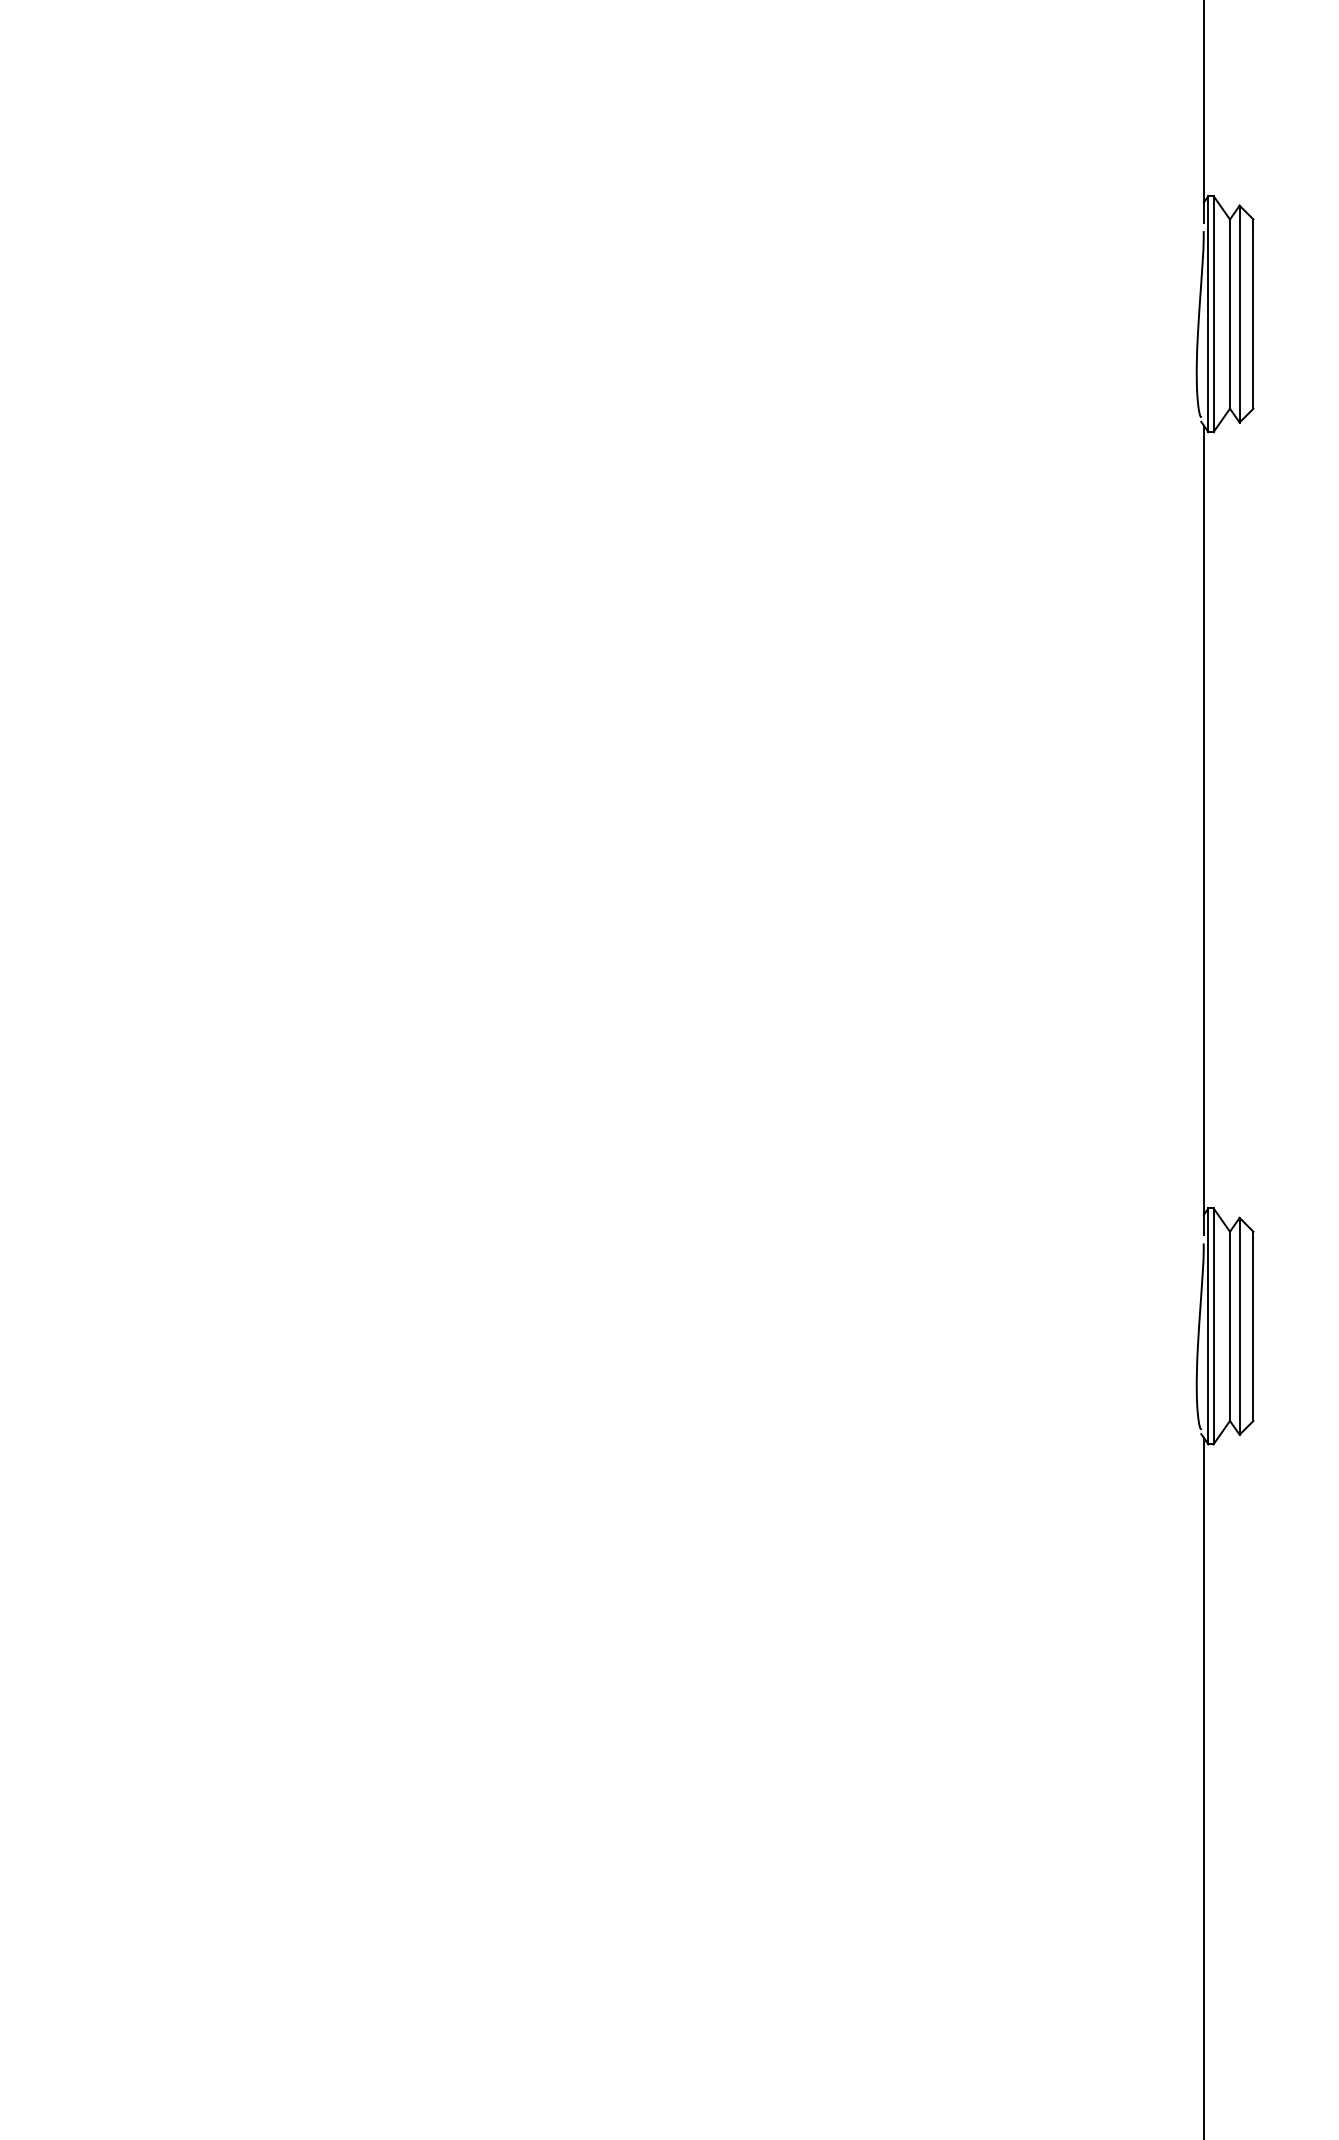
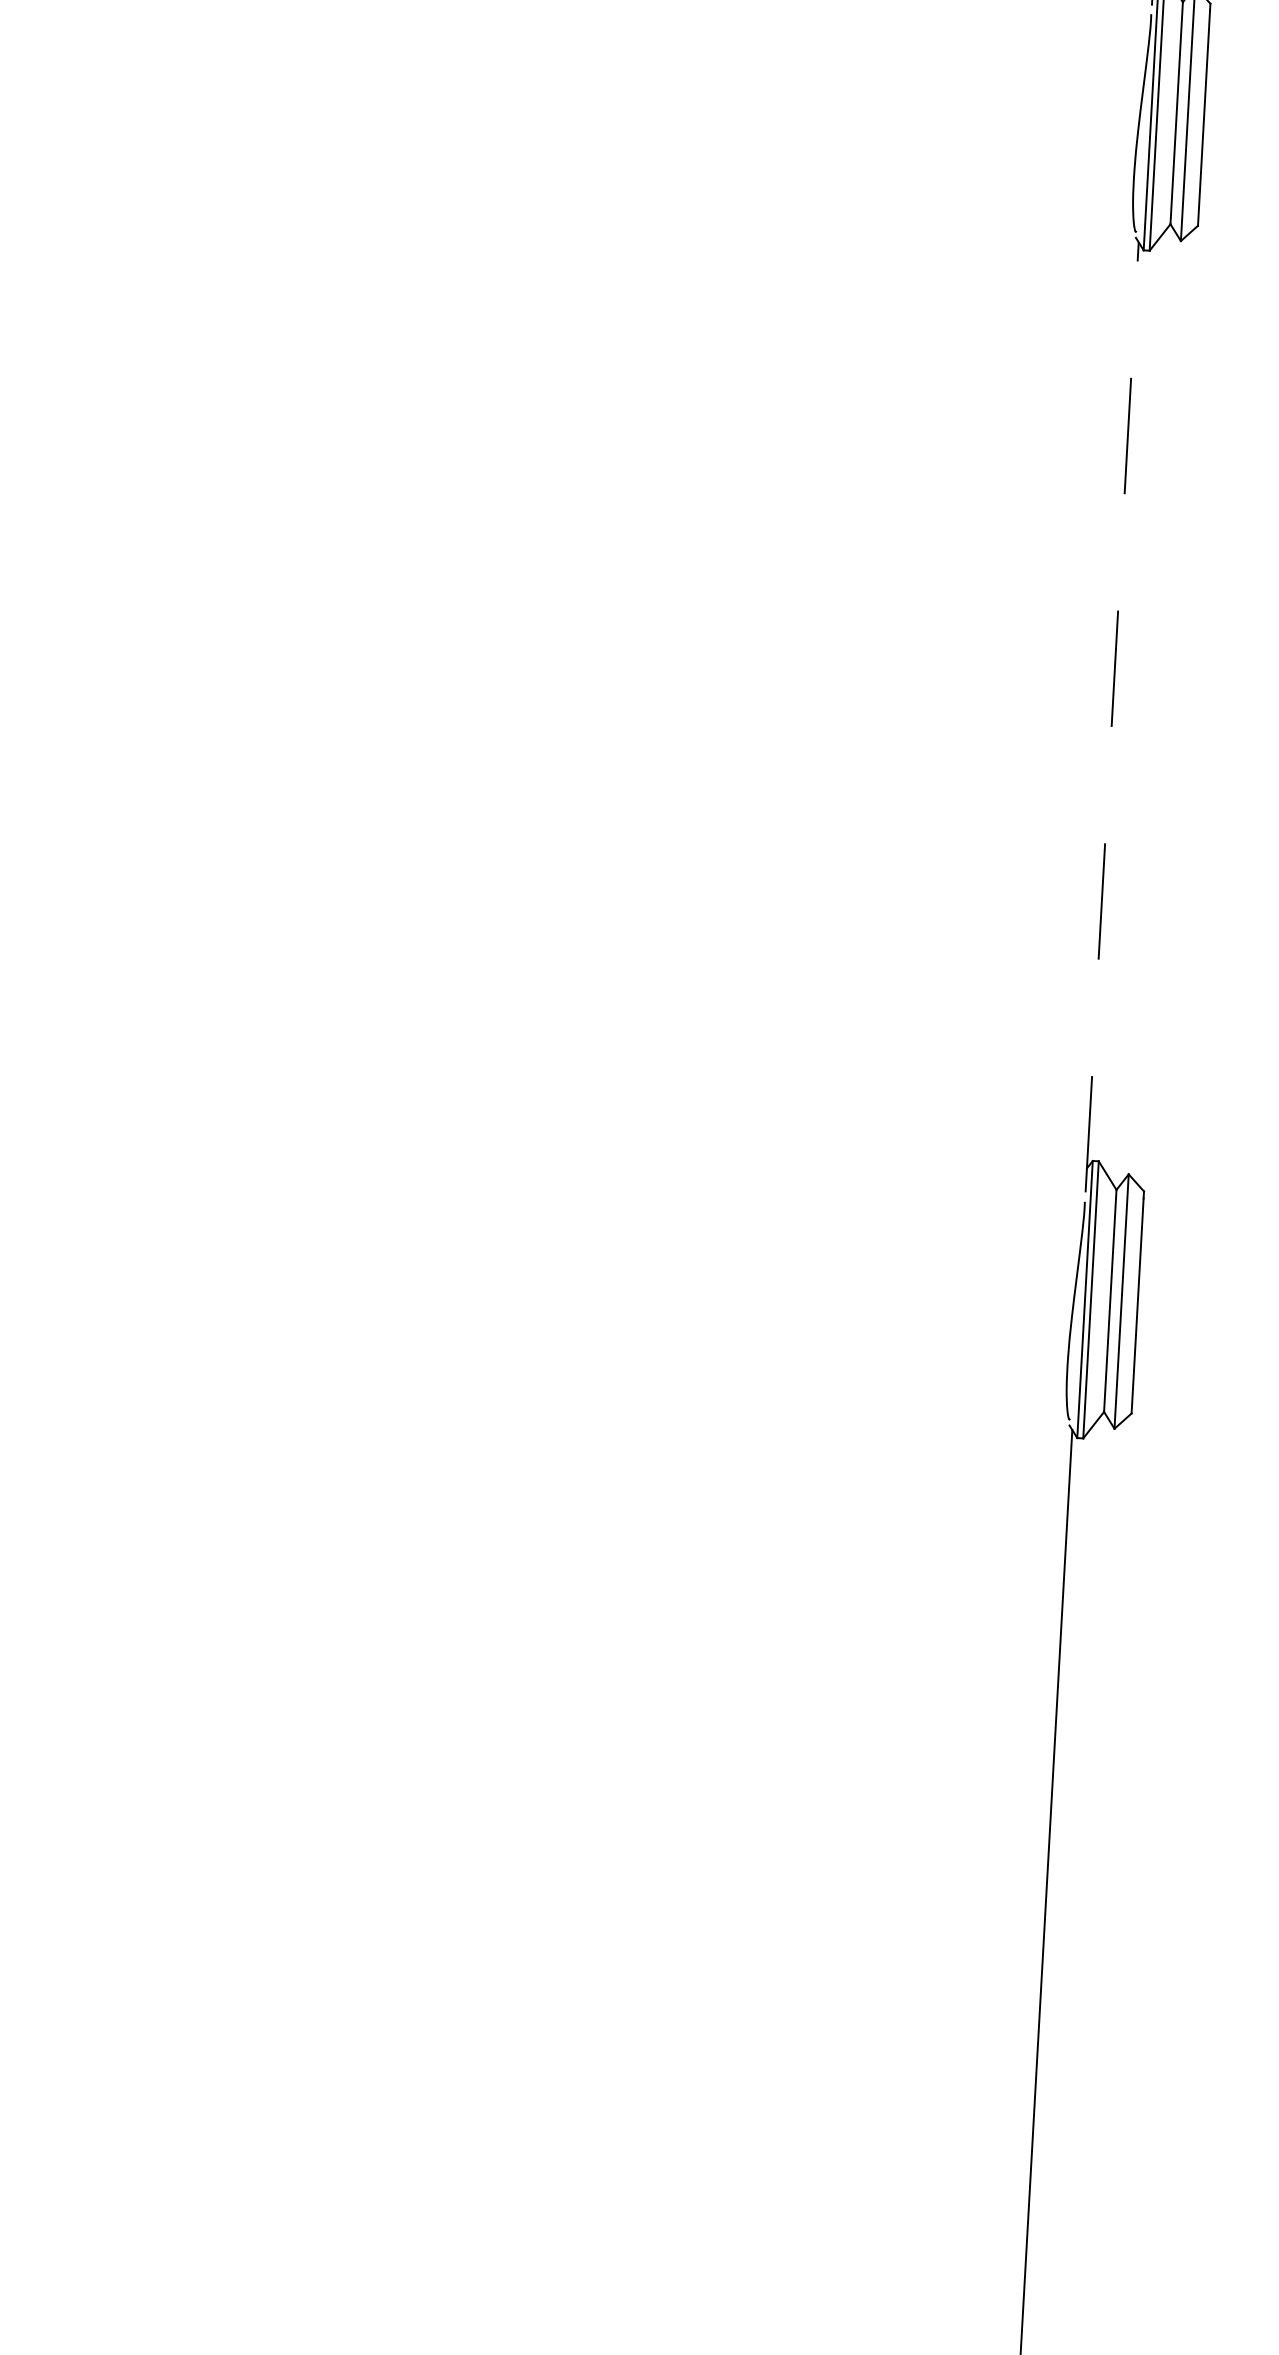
line: (1203, 830) -> (1111, 717), solid -> dashed

